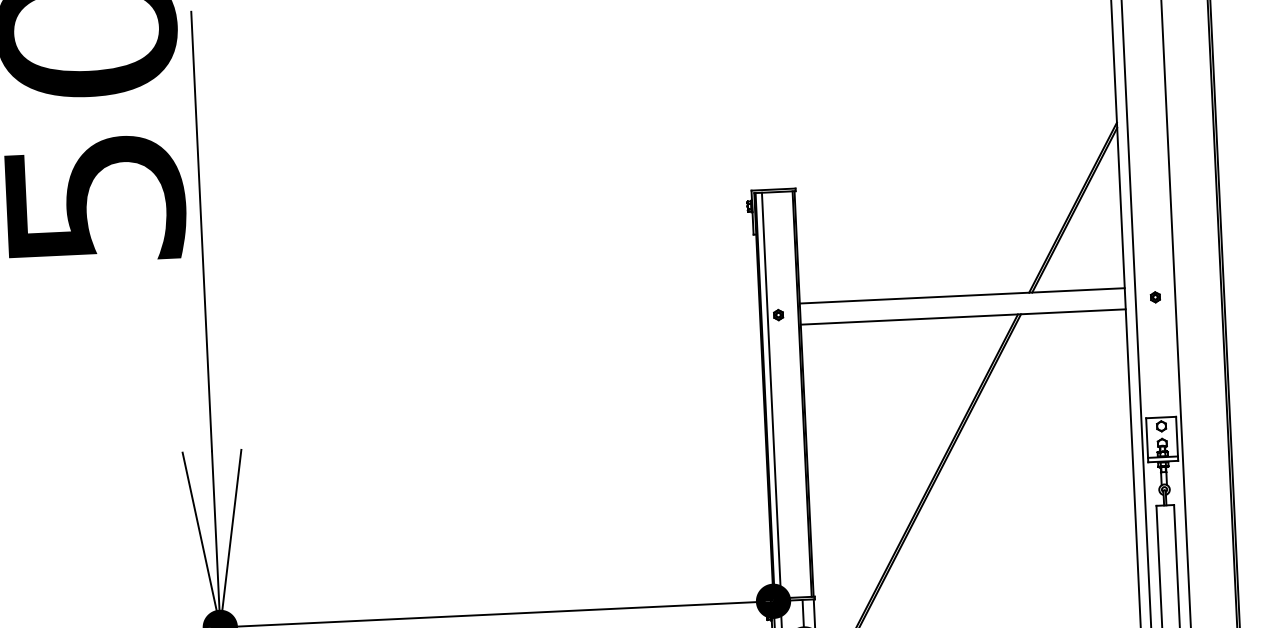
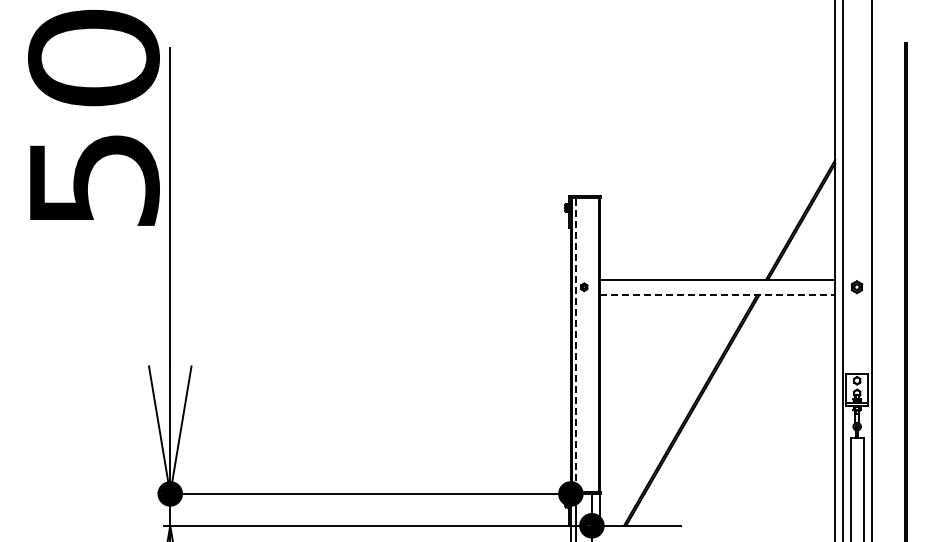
part: (1155, 297) -> (857, 287), size x1.6
line: (963, 316) -> (717, 294), solid -> dashed
line: (771, 395) -> (576, 345), solid -> dashed

